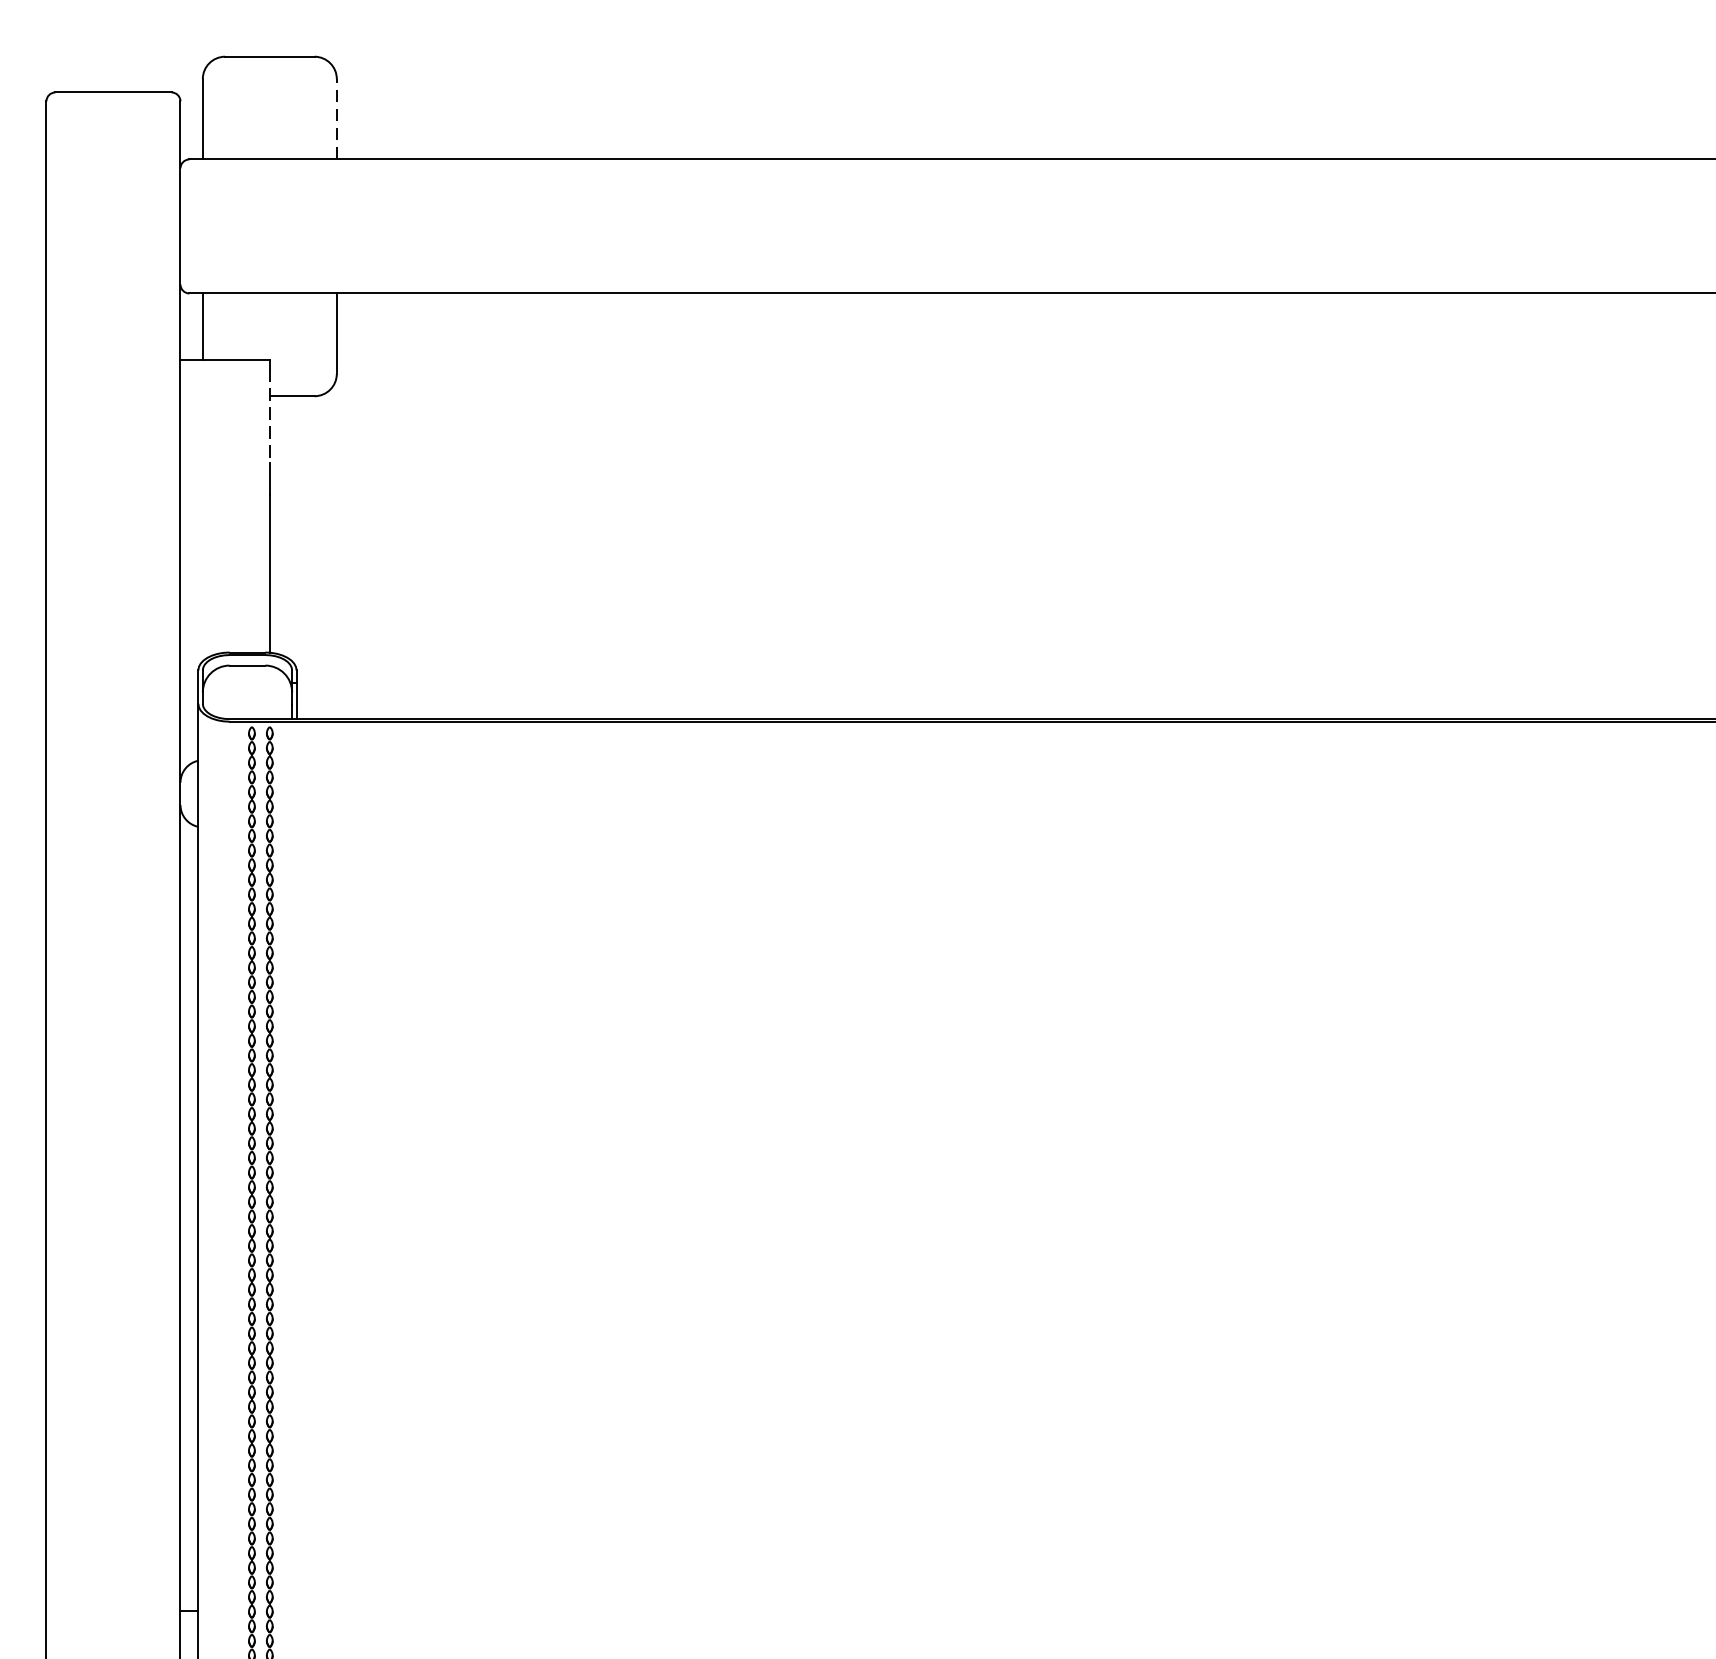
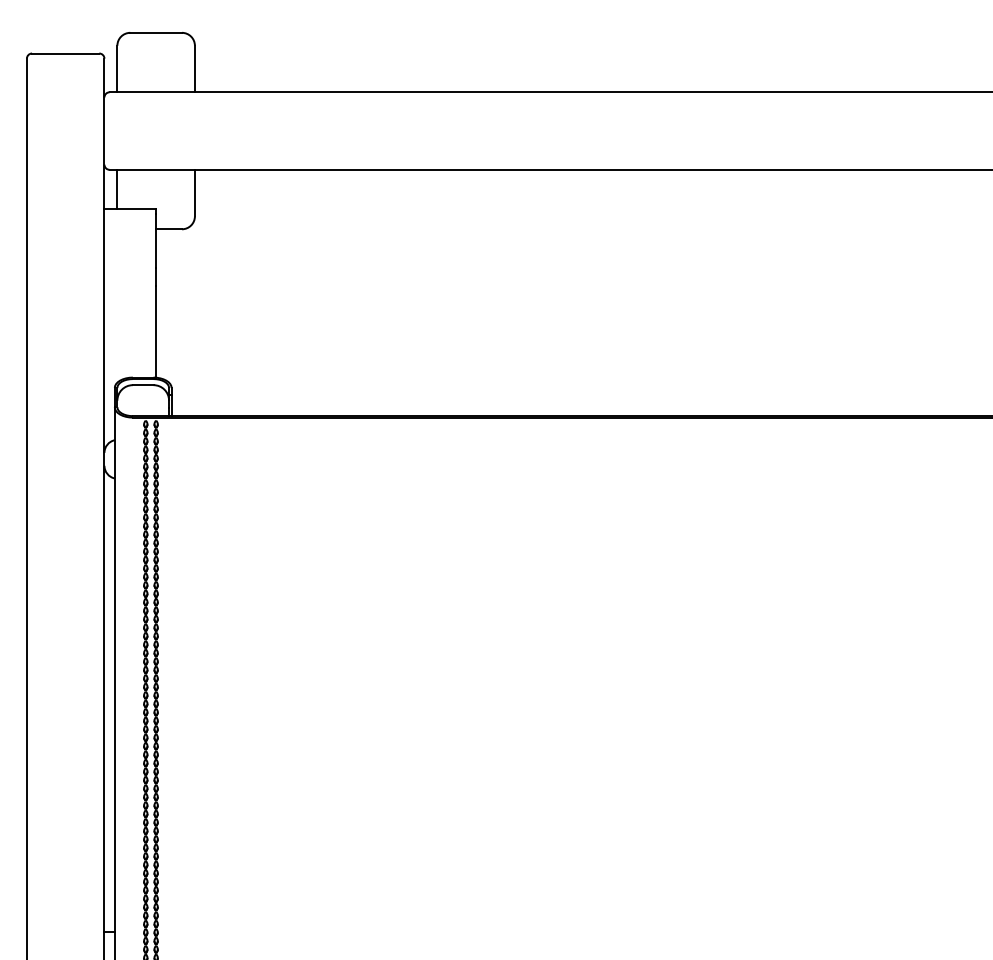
line: (336, 118) -> (194, 68), dashed -> solid
line: (270, 417) -> (156, 241), dashed -> solid

